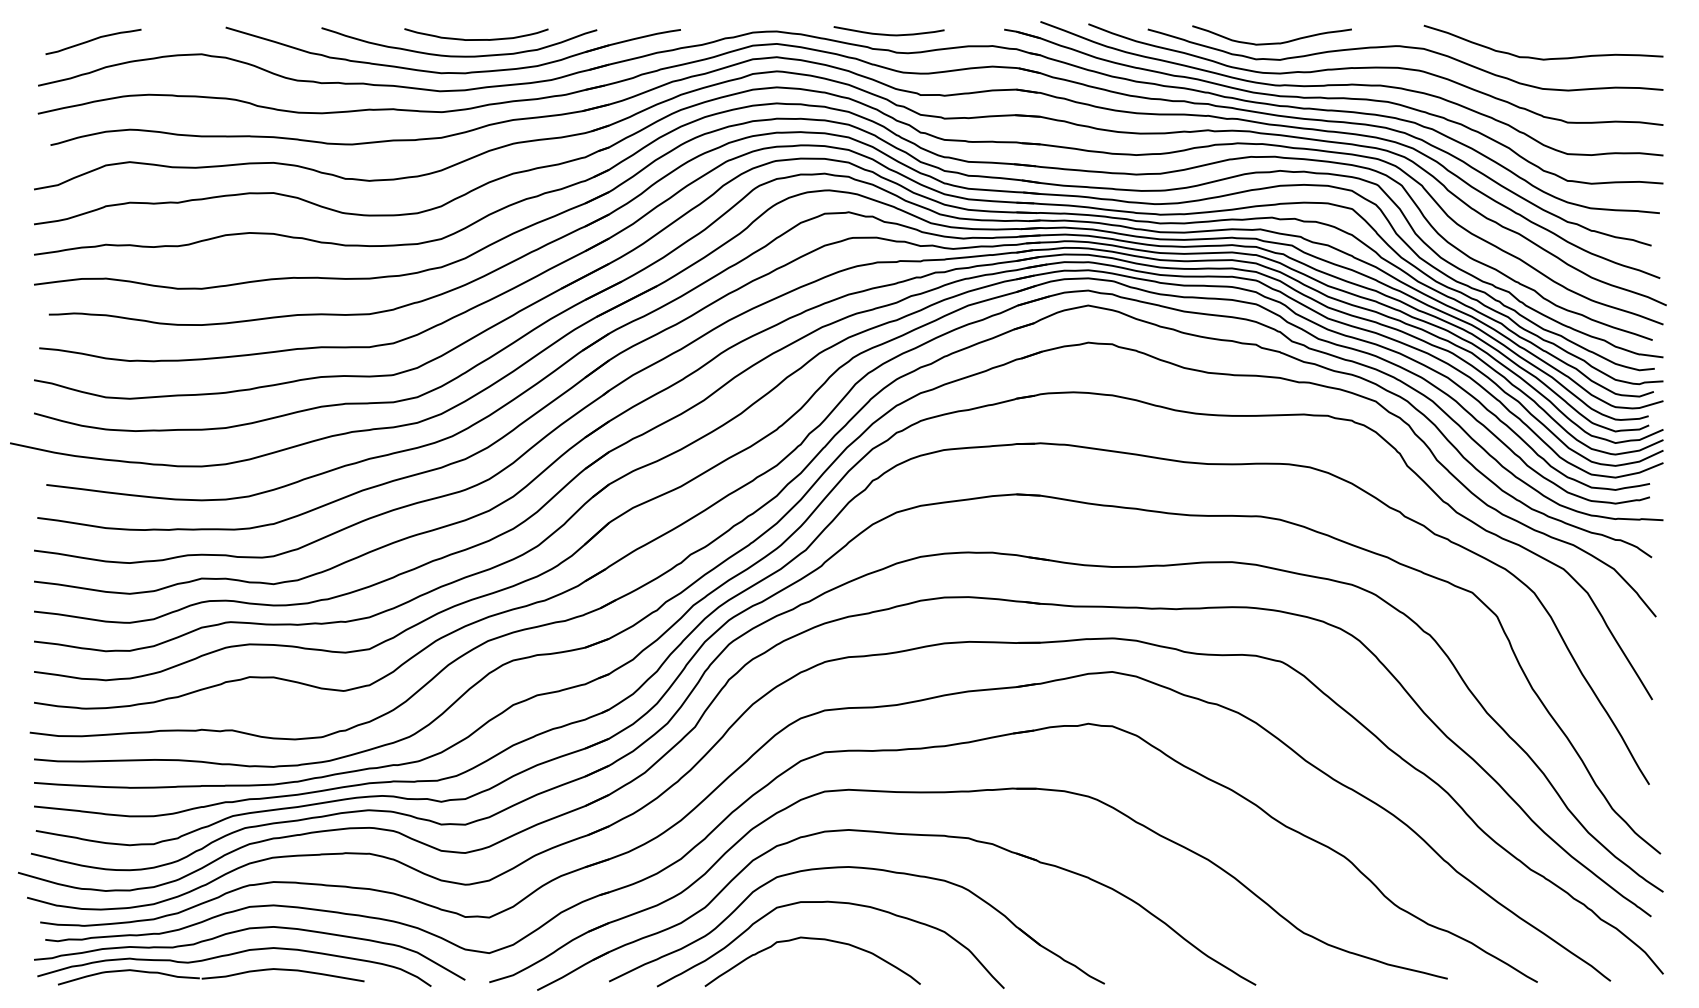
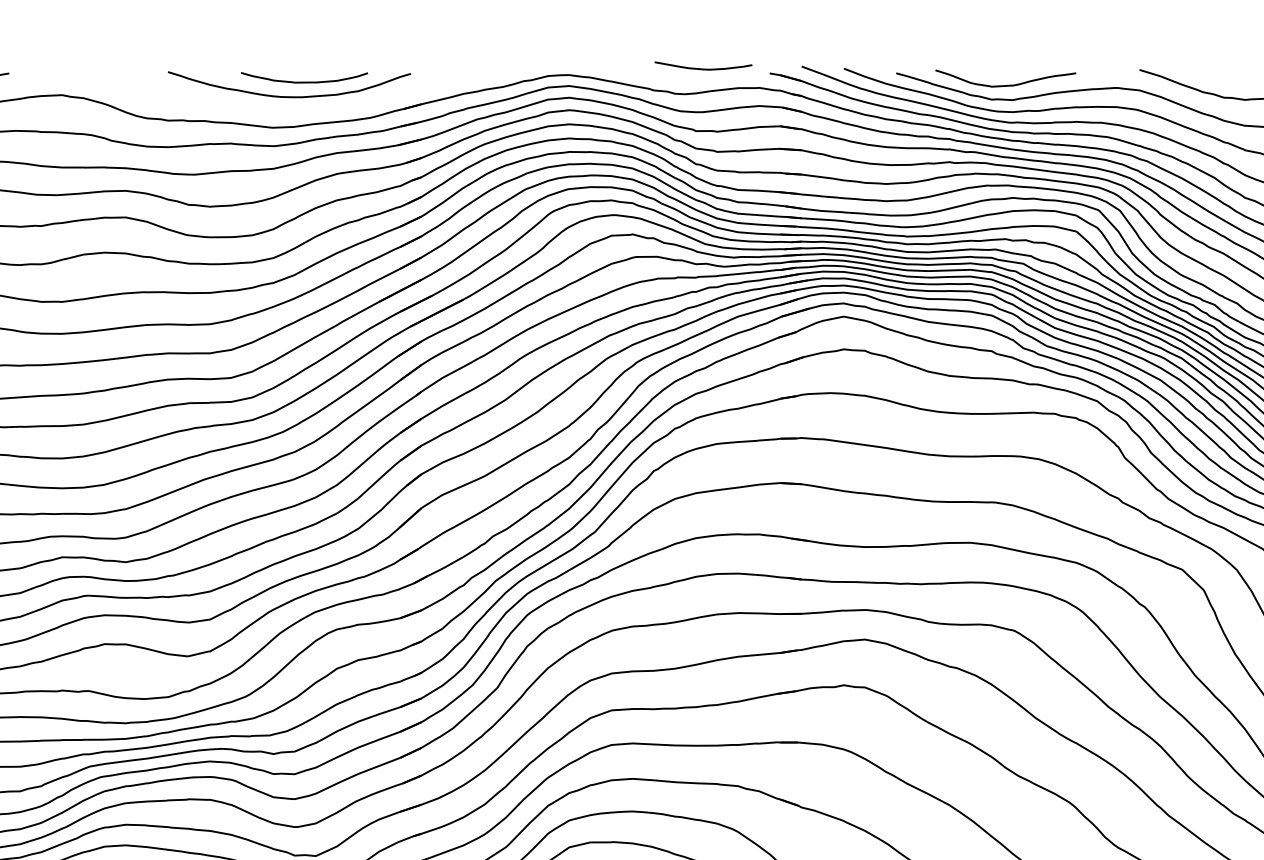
curve: (888, 34) -> (702, 68), moved
part: (452, 72) -> (283, 111), removed

